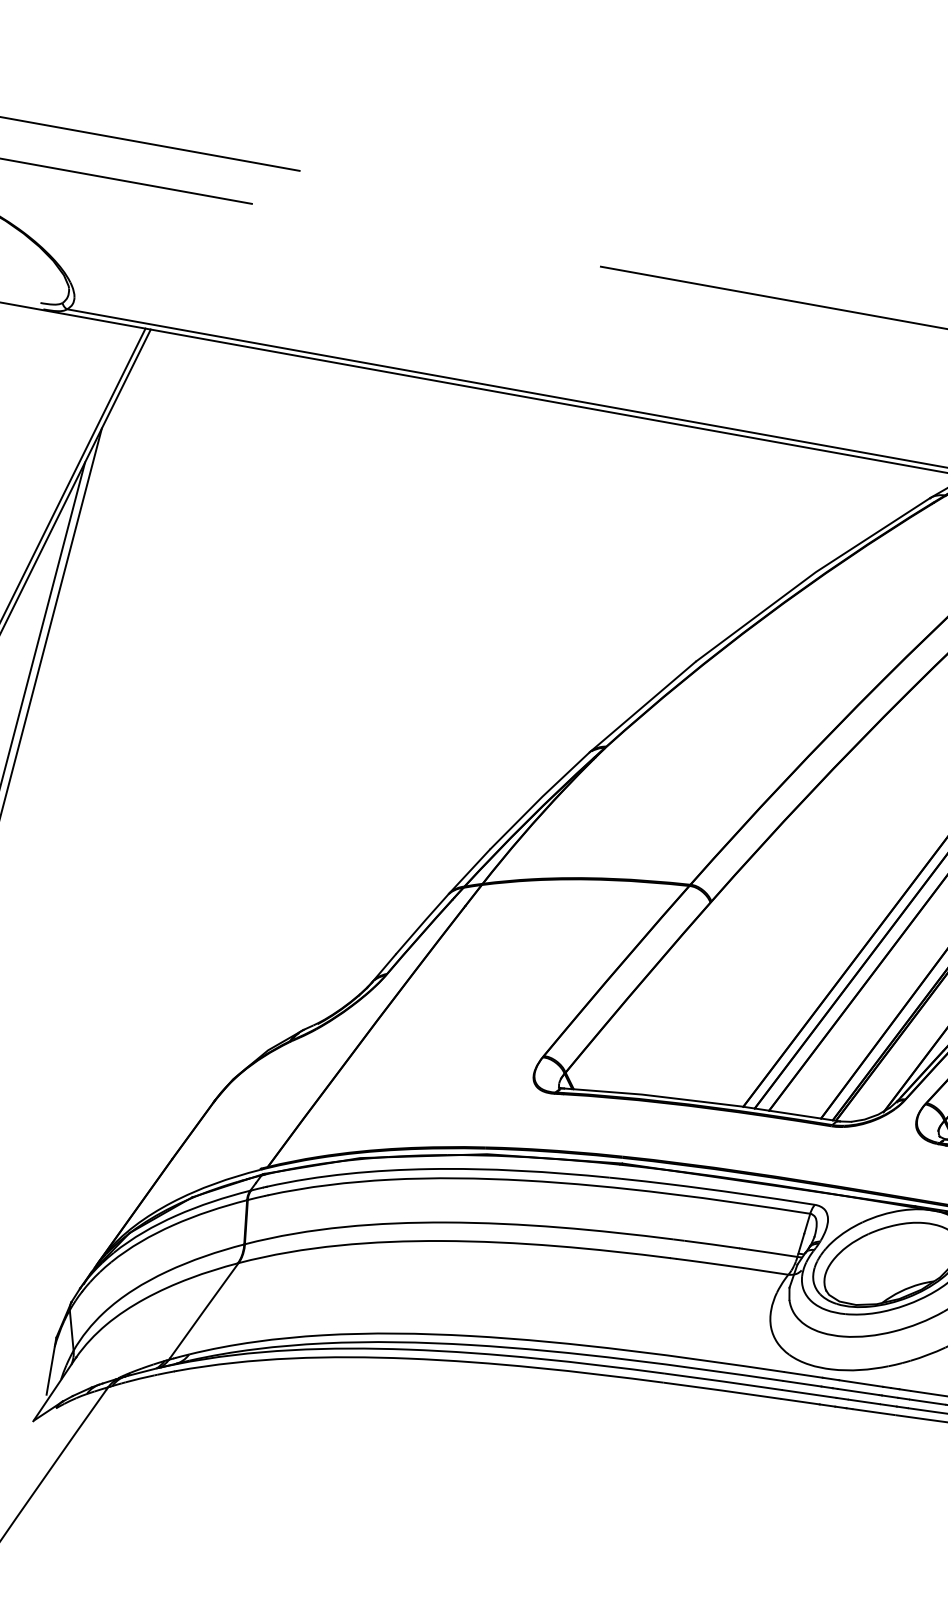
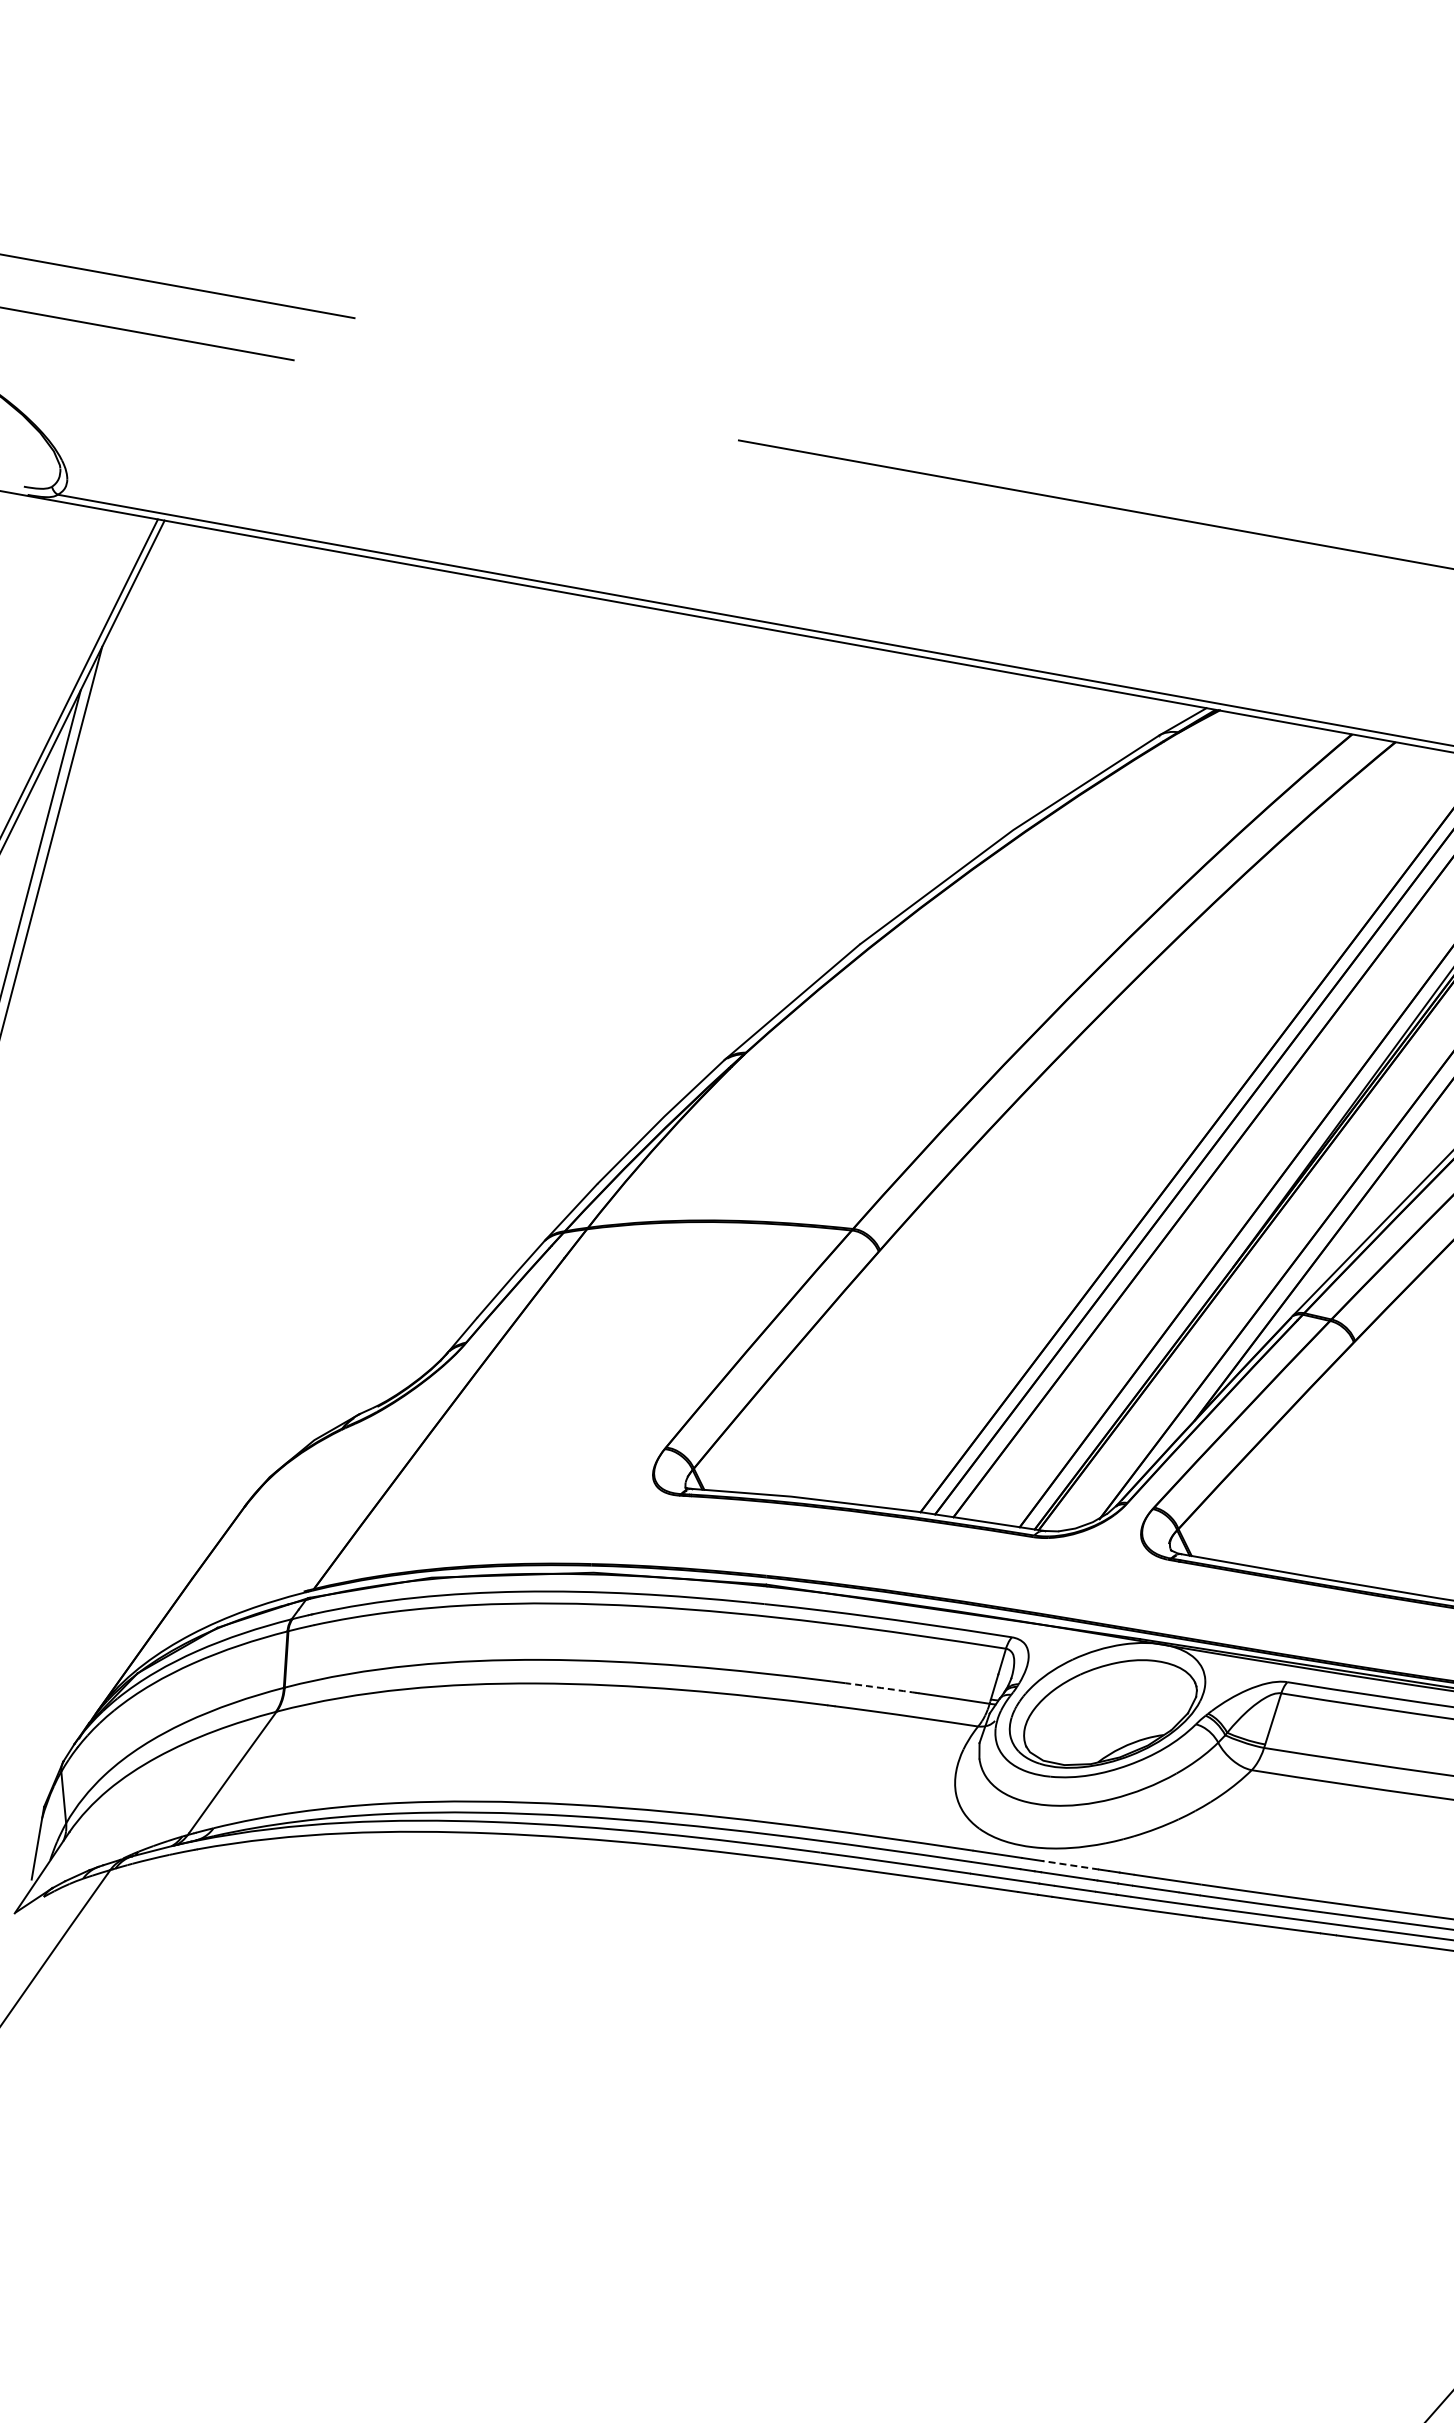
arc: (712, 1244) -> (881, 1687), solid -> dashed
line: (860, 1383) -> (1070, 1865), solid -> dashed

